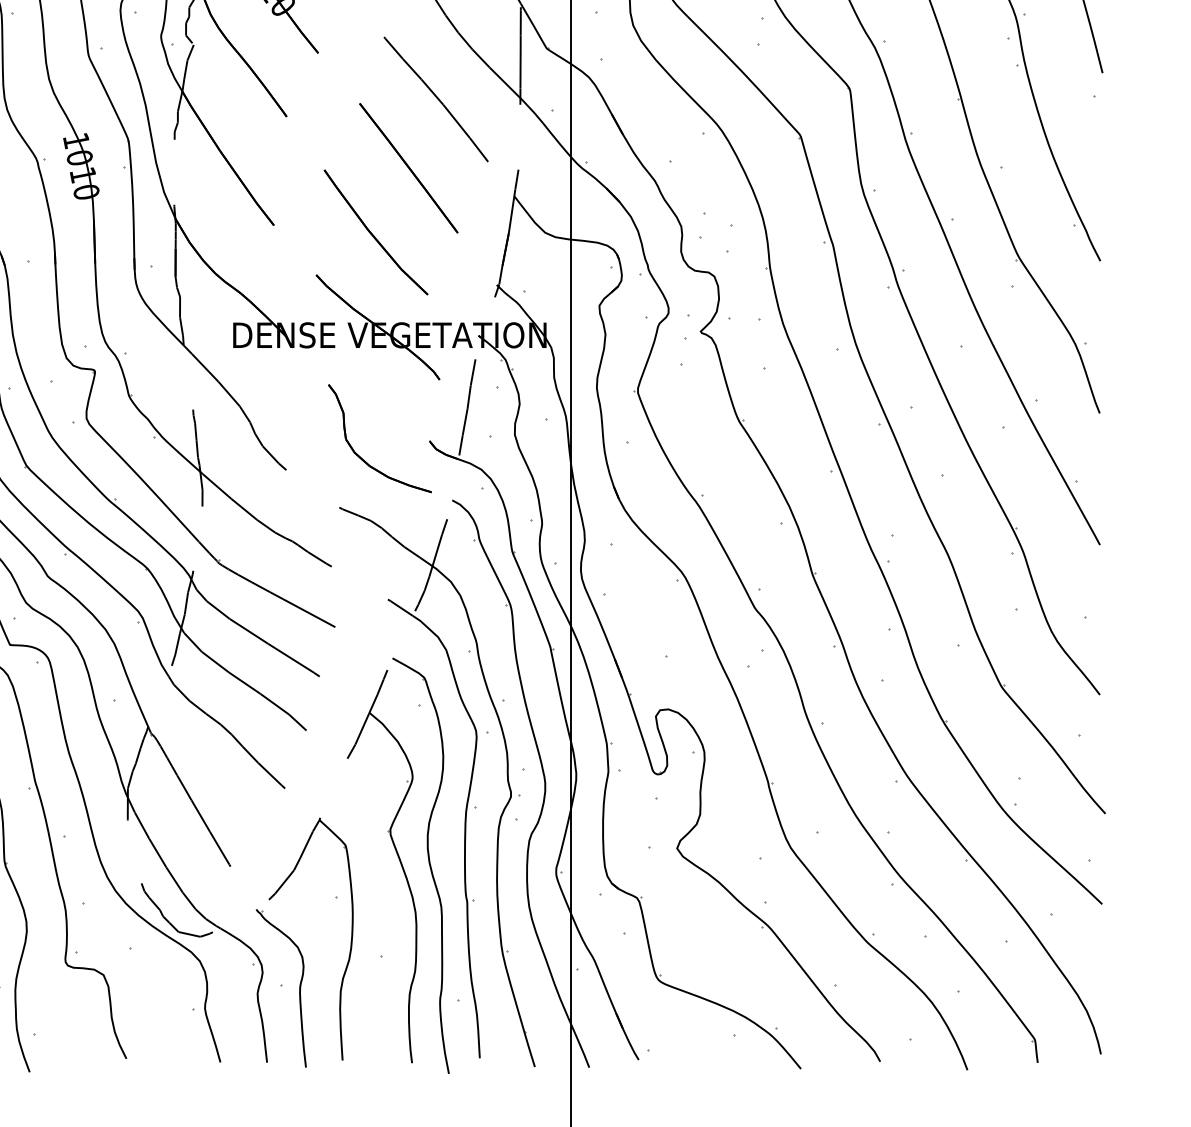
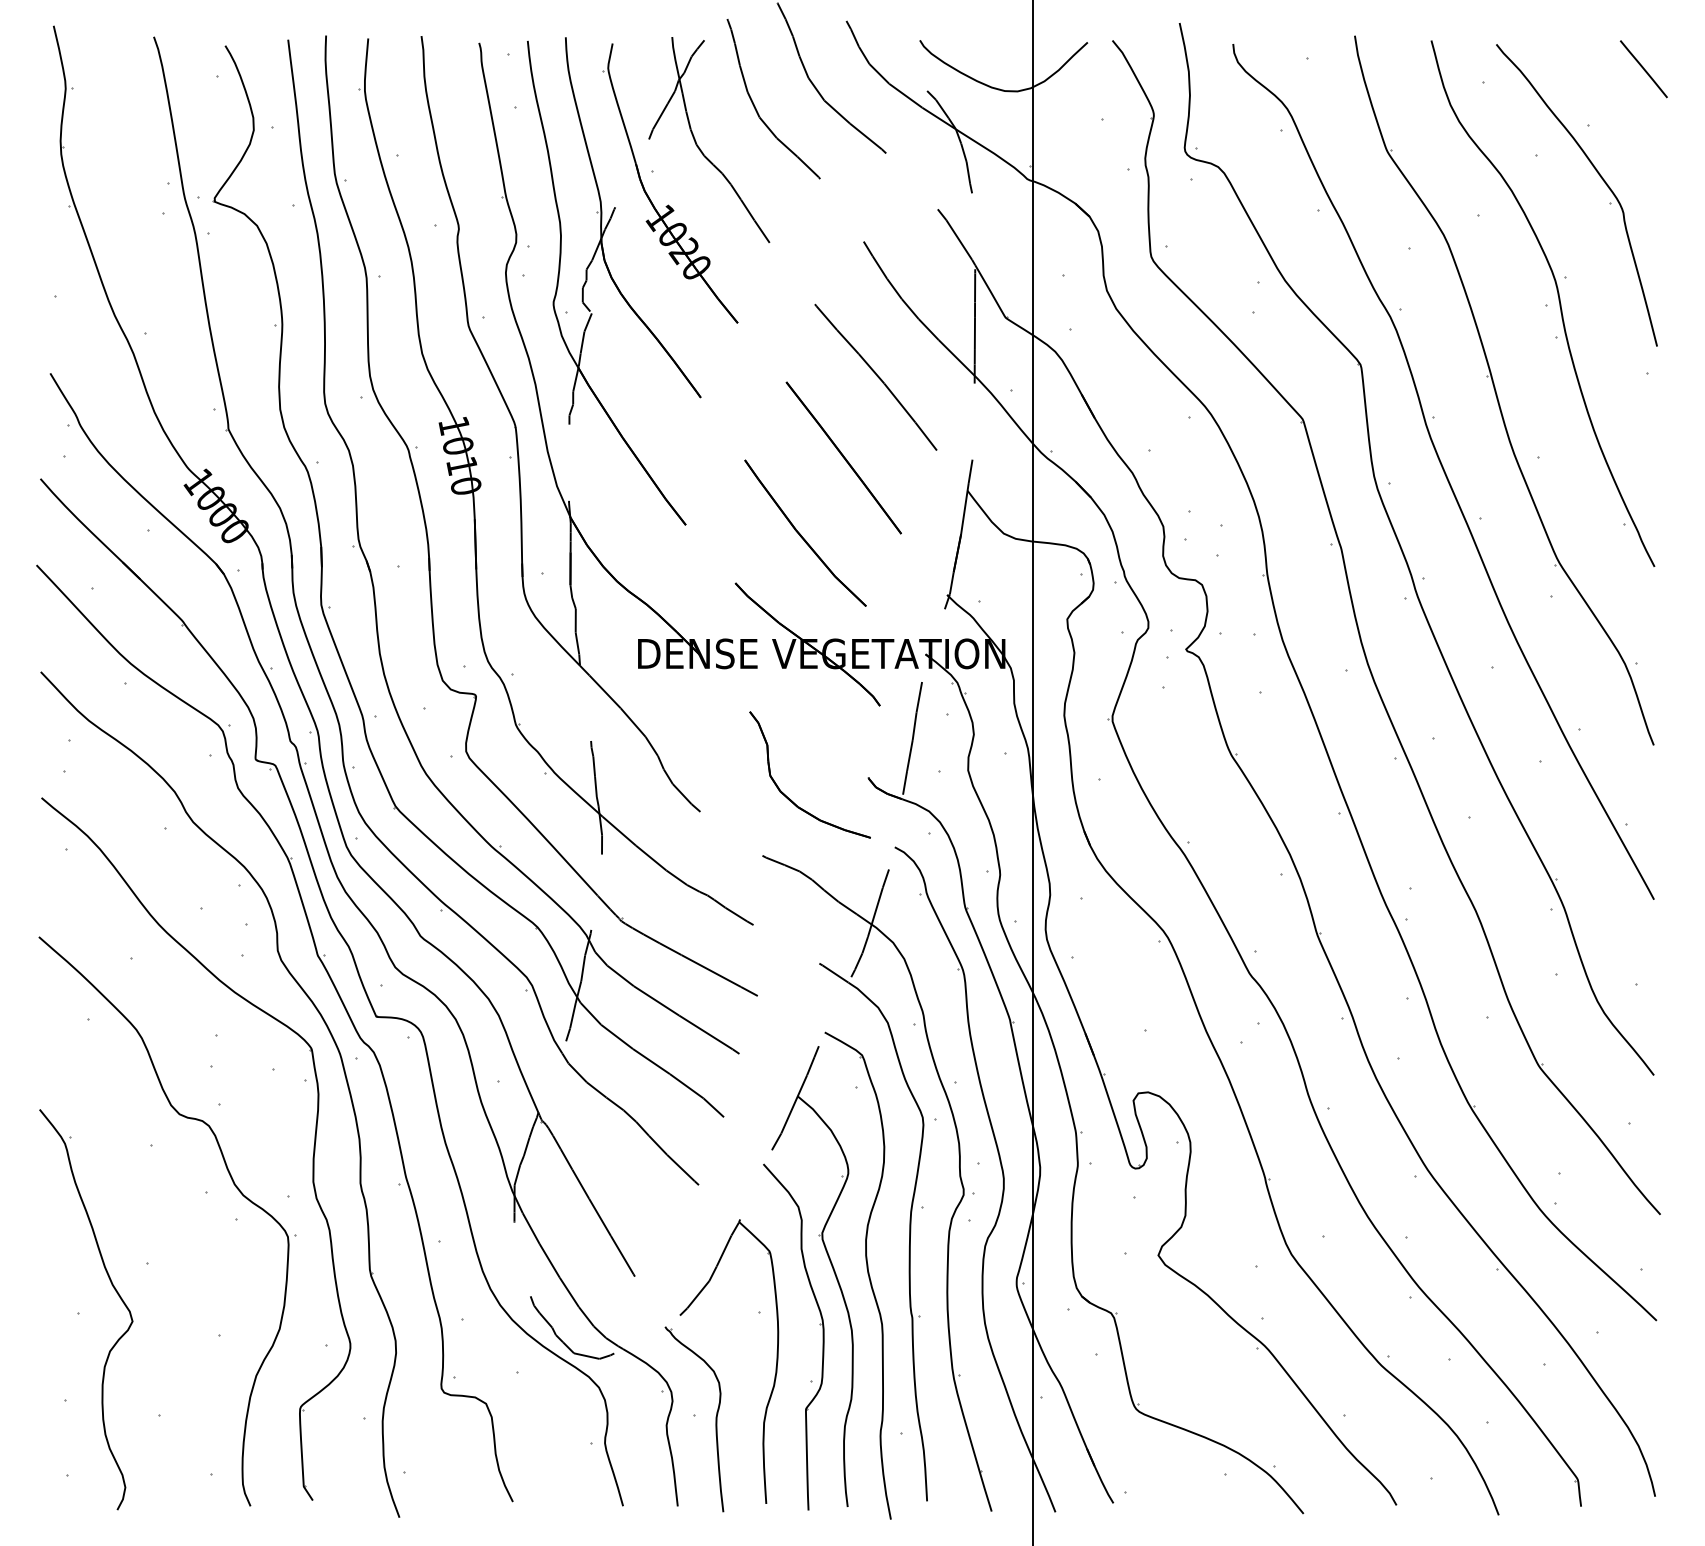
part: (388, 907) -> (819, 1324), added

